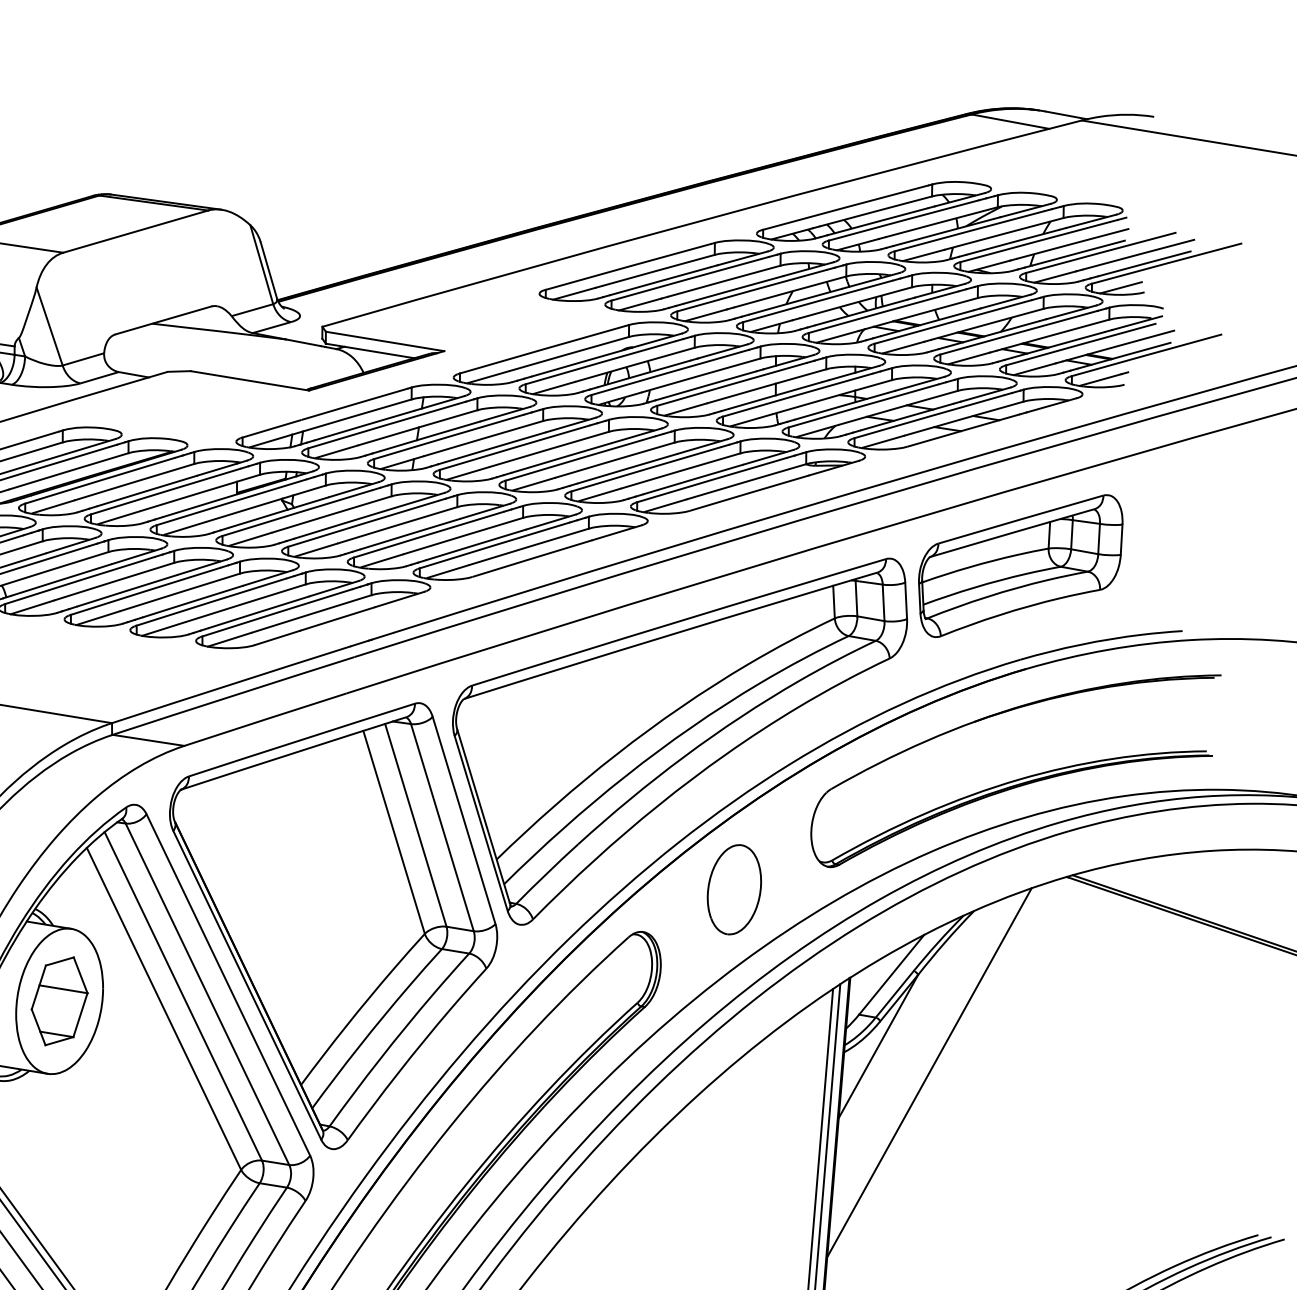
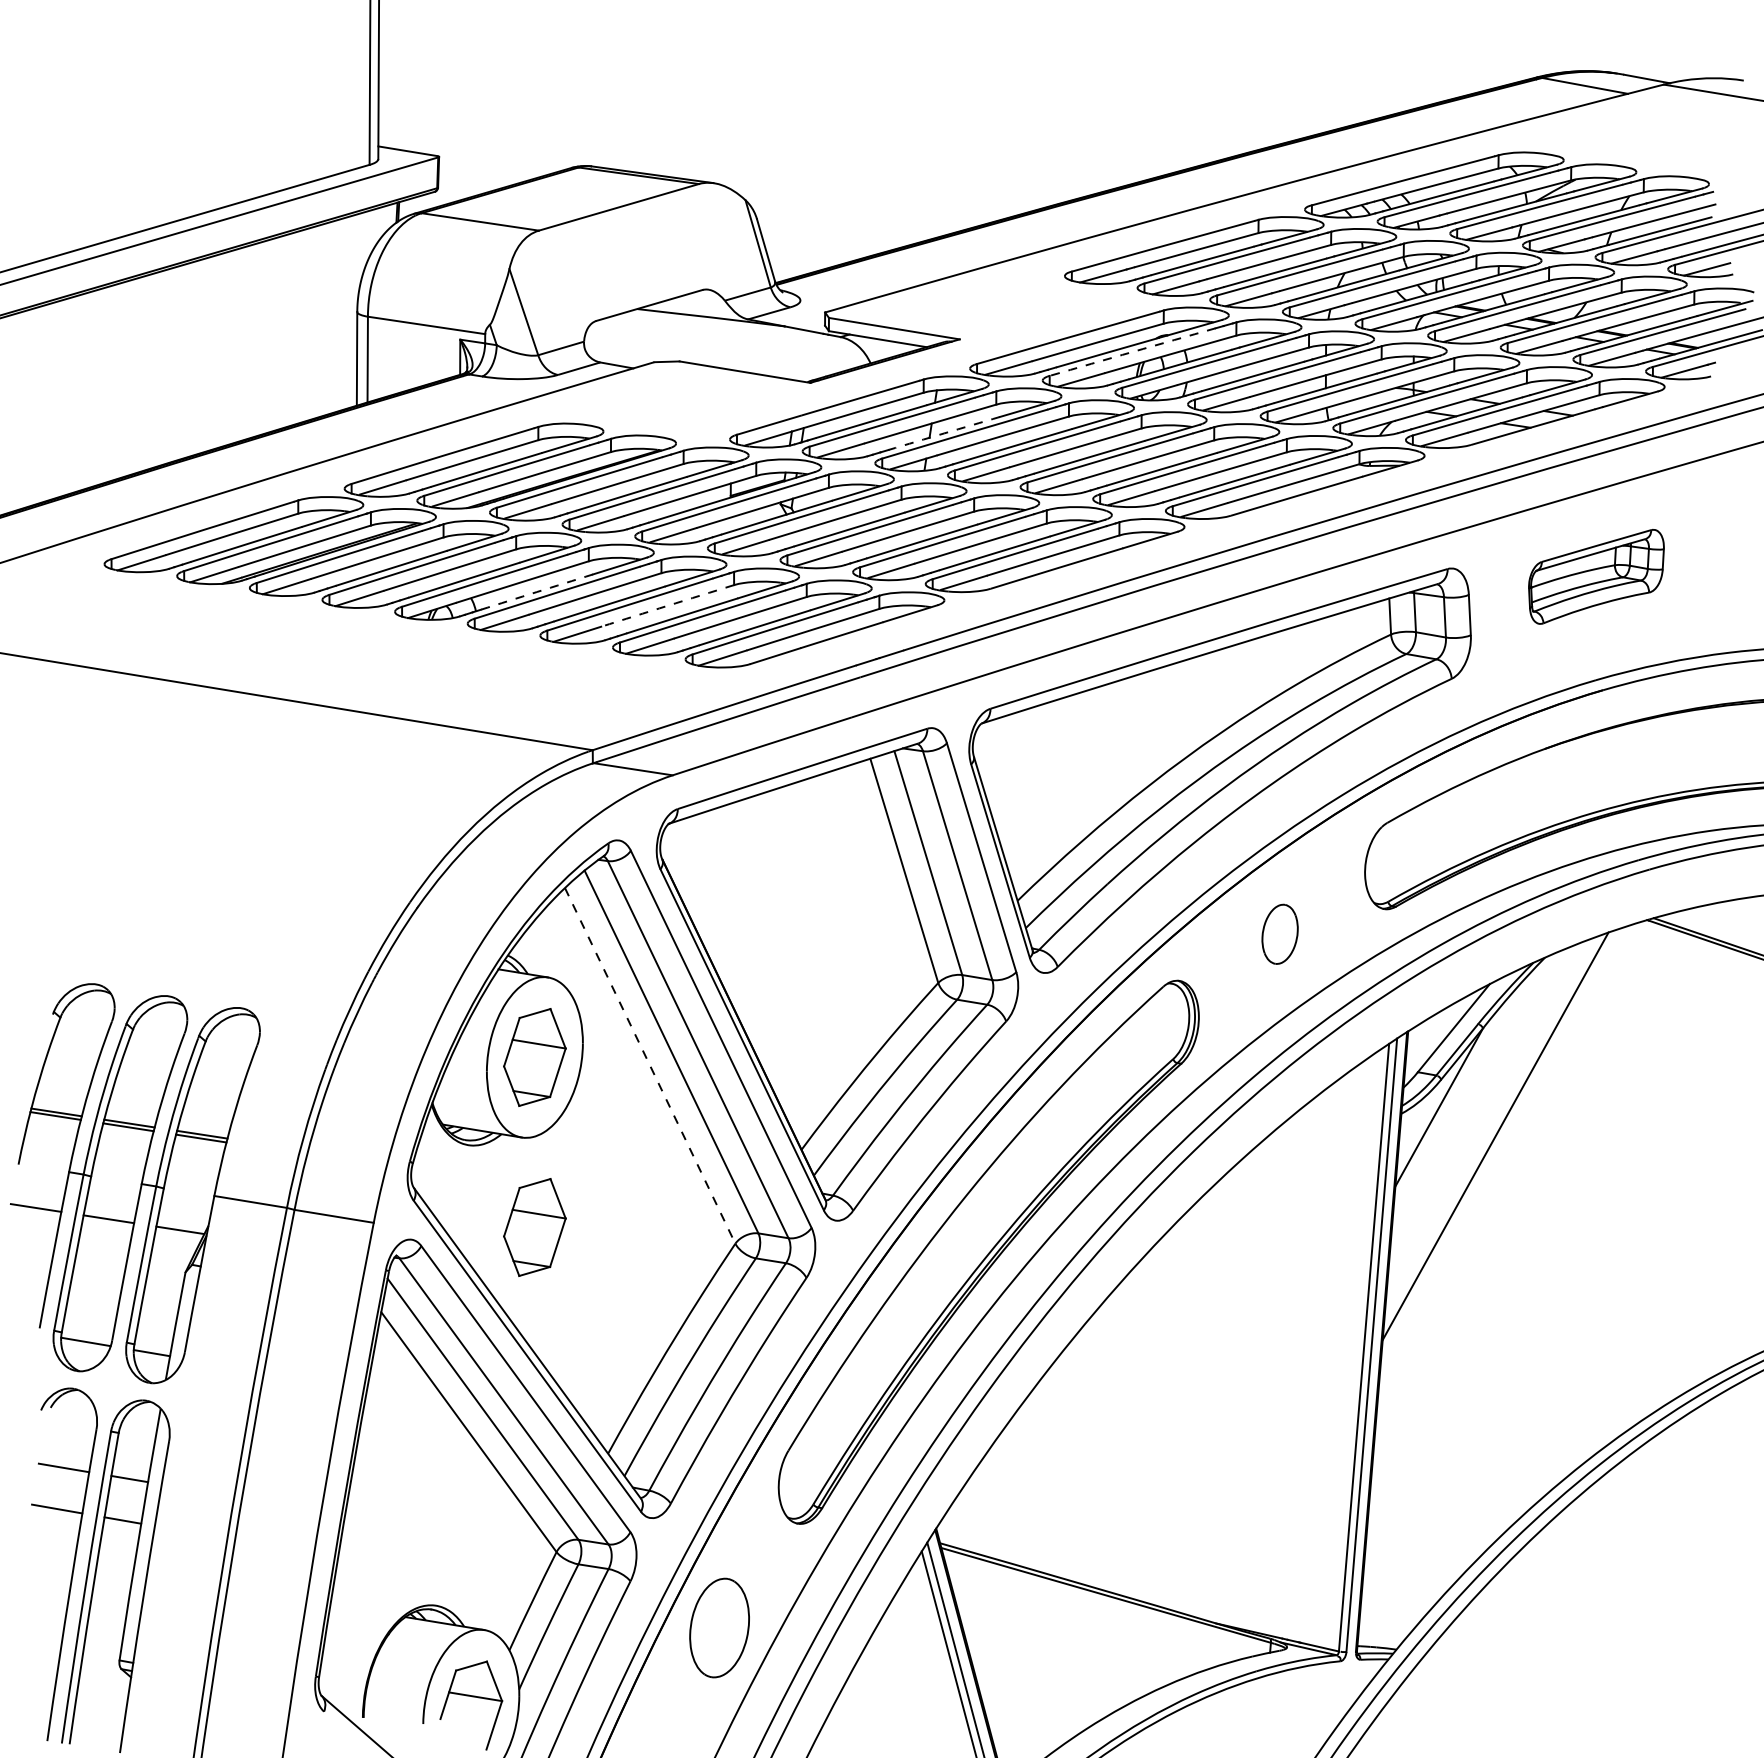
arc: (600, 362) -> (1132, 351), solid -> dashed
arc: (430, 436) -> (944, 433), solid -> dashed
part: (1020, 565) -> (1596, 576), size x0.6
arc: (61, 580) -> (536, 592), solid -> dashed
arc: (179, 592) -> (667, 605), solid -> dashed
part: (733, 889) -> (1279, 934), size x0.6
line: (164, 1009) -> (650, 1066), solid -> dashed
part: (59, 1155) -> (534, 1227), added

